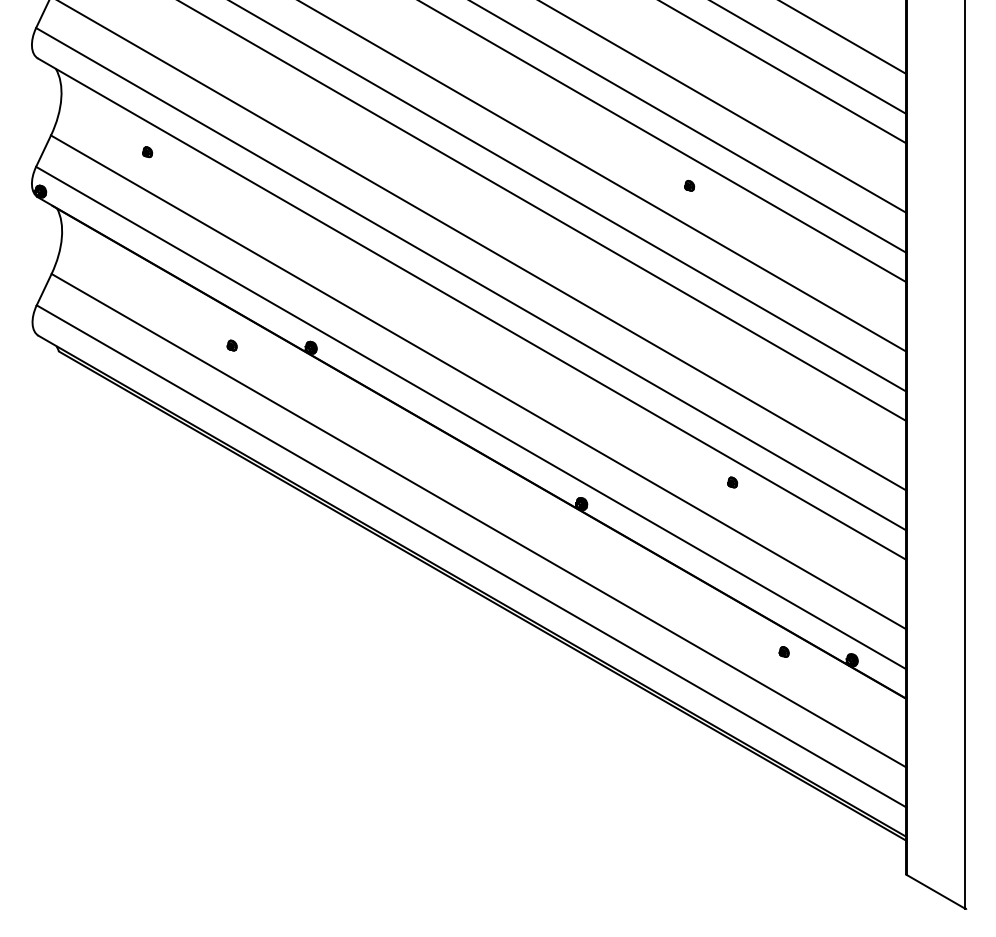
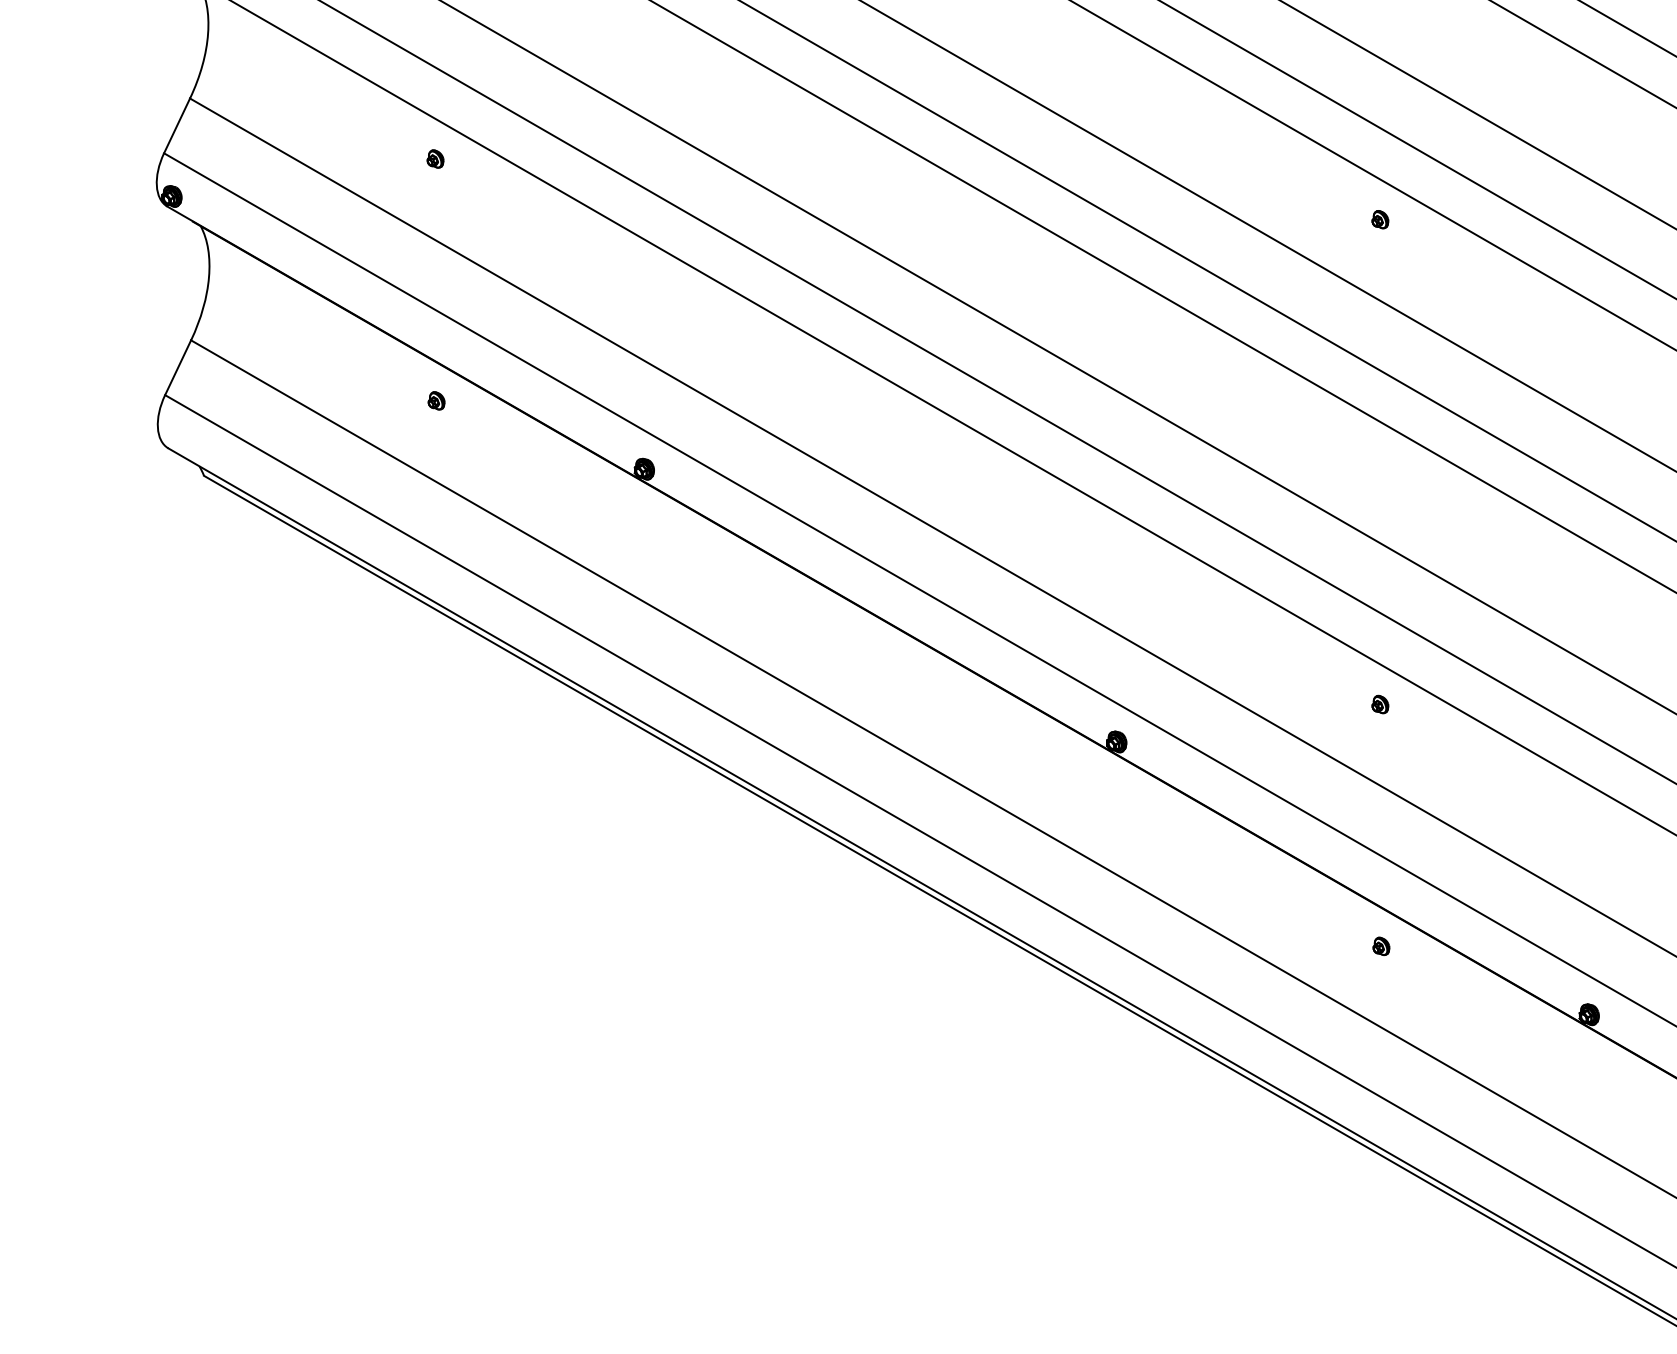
part: (147, 152) -> (435, 159), moved
part: (689, 185) -> (1380, 219), moved
part: (231, 345) -> (435, 400), moved
part: (783, 651) -> (1380, 945), moved

